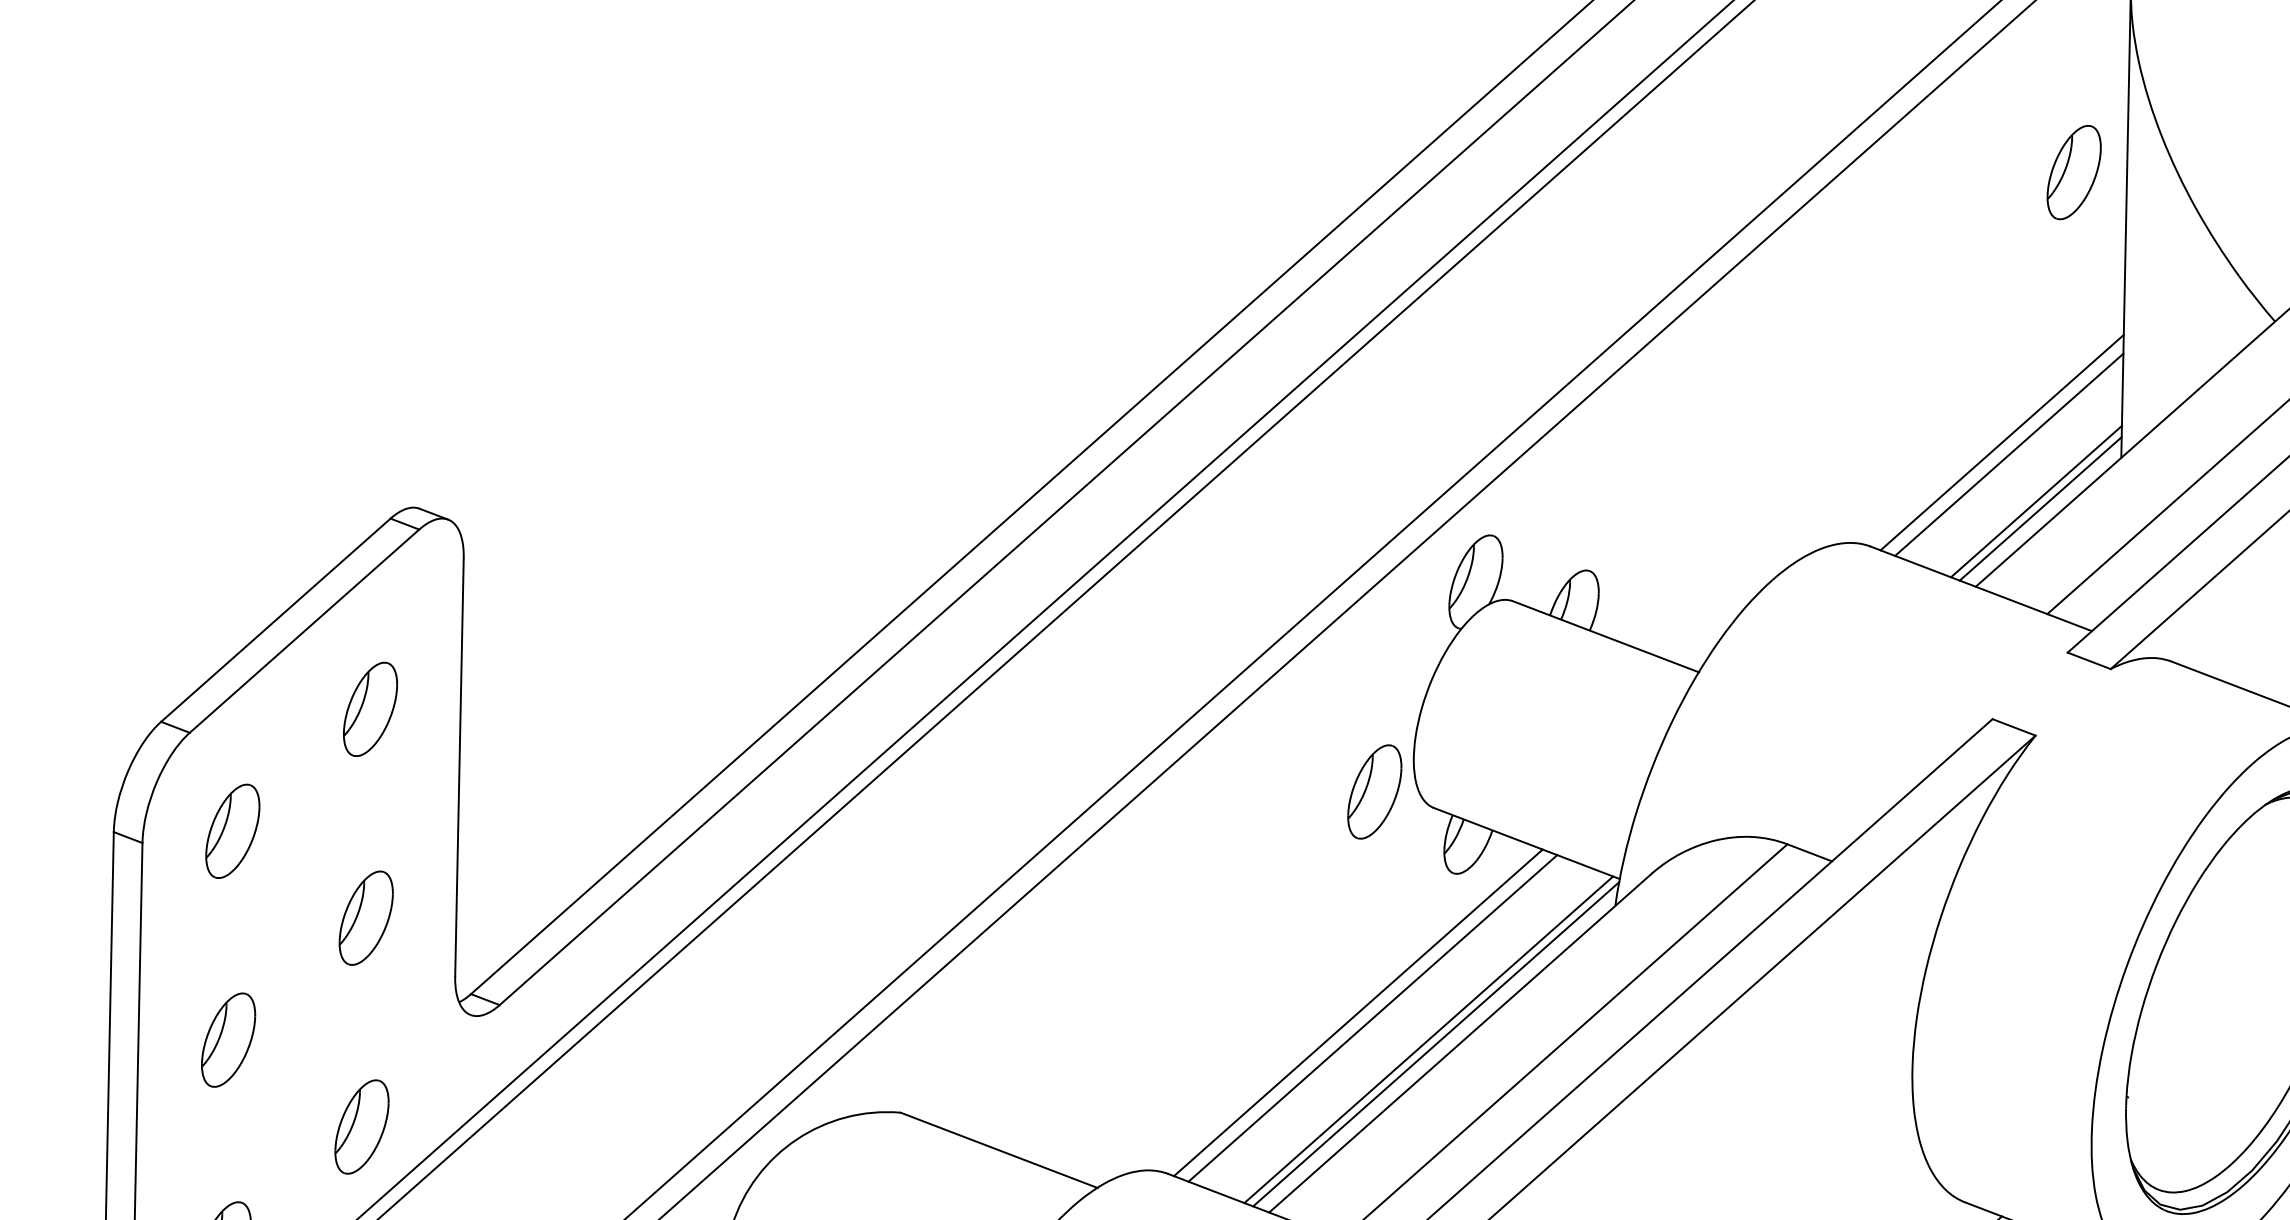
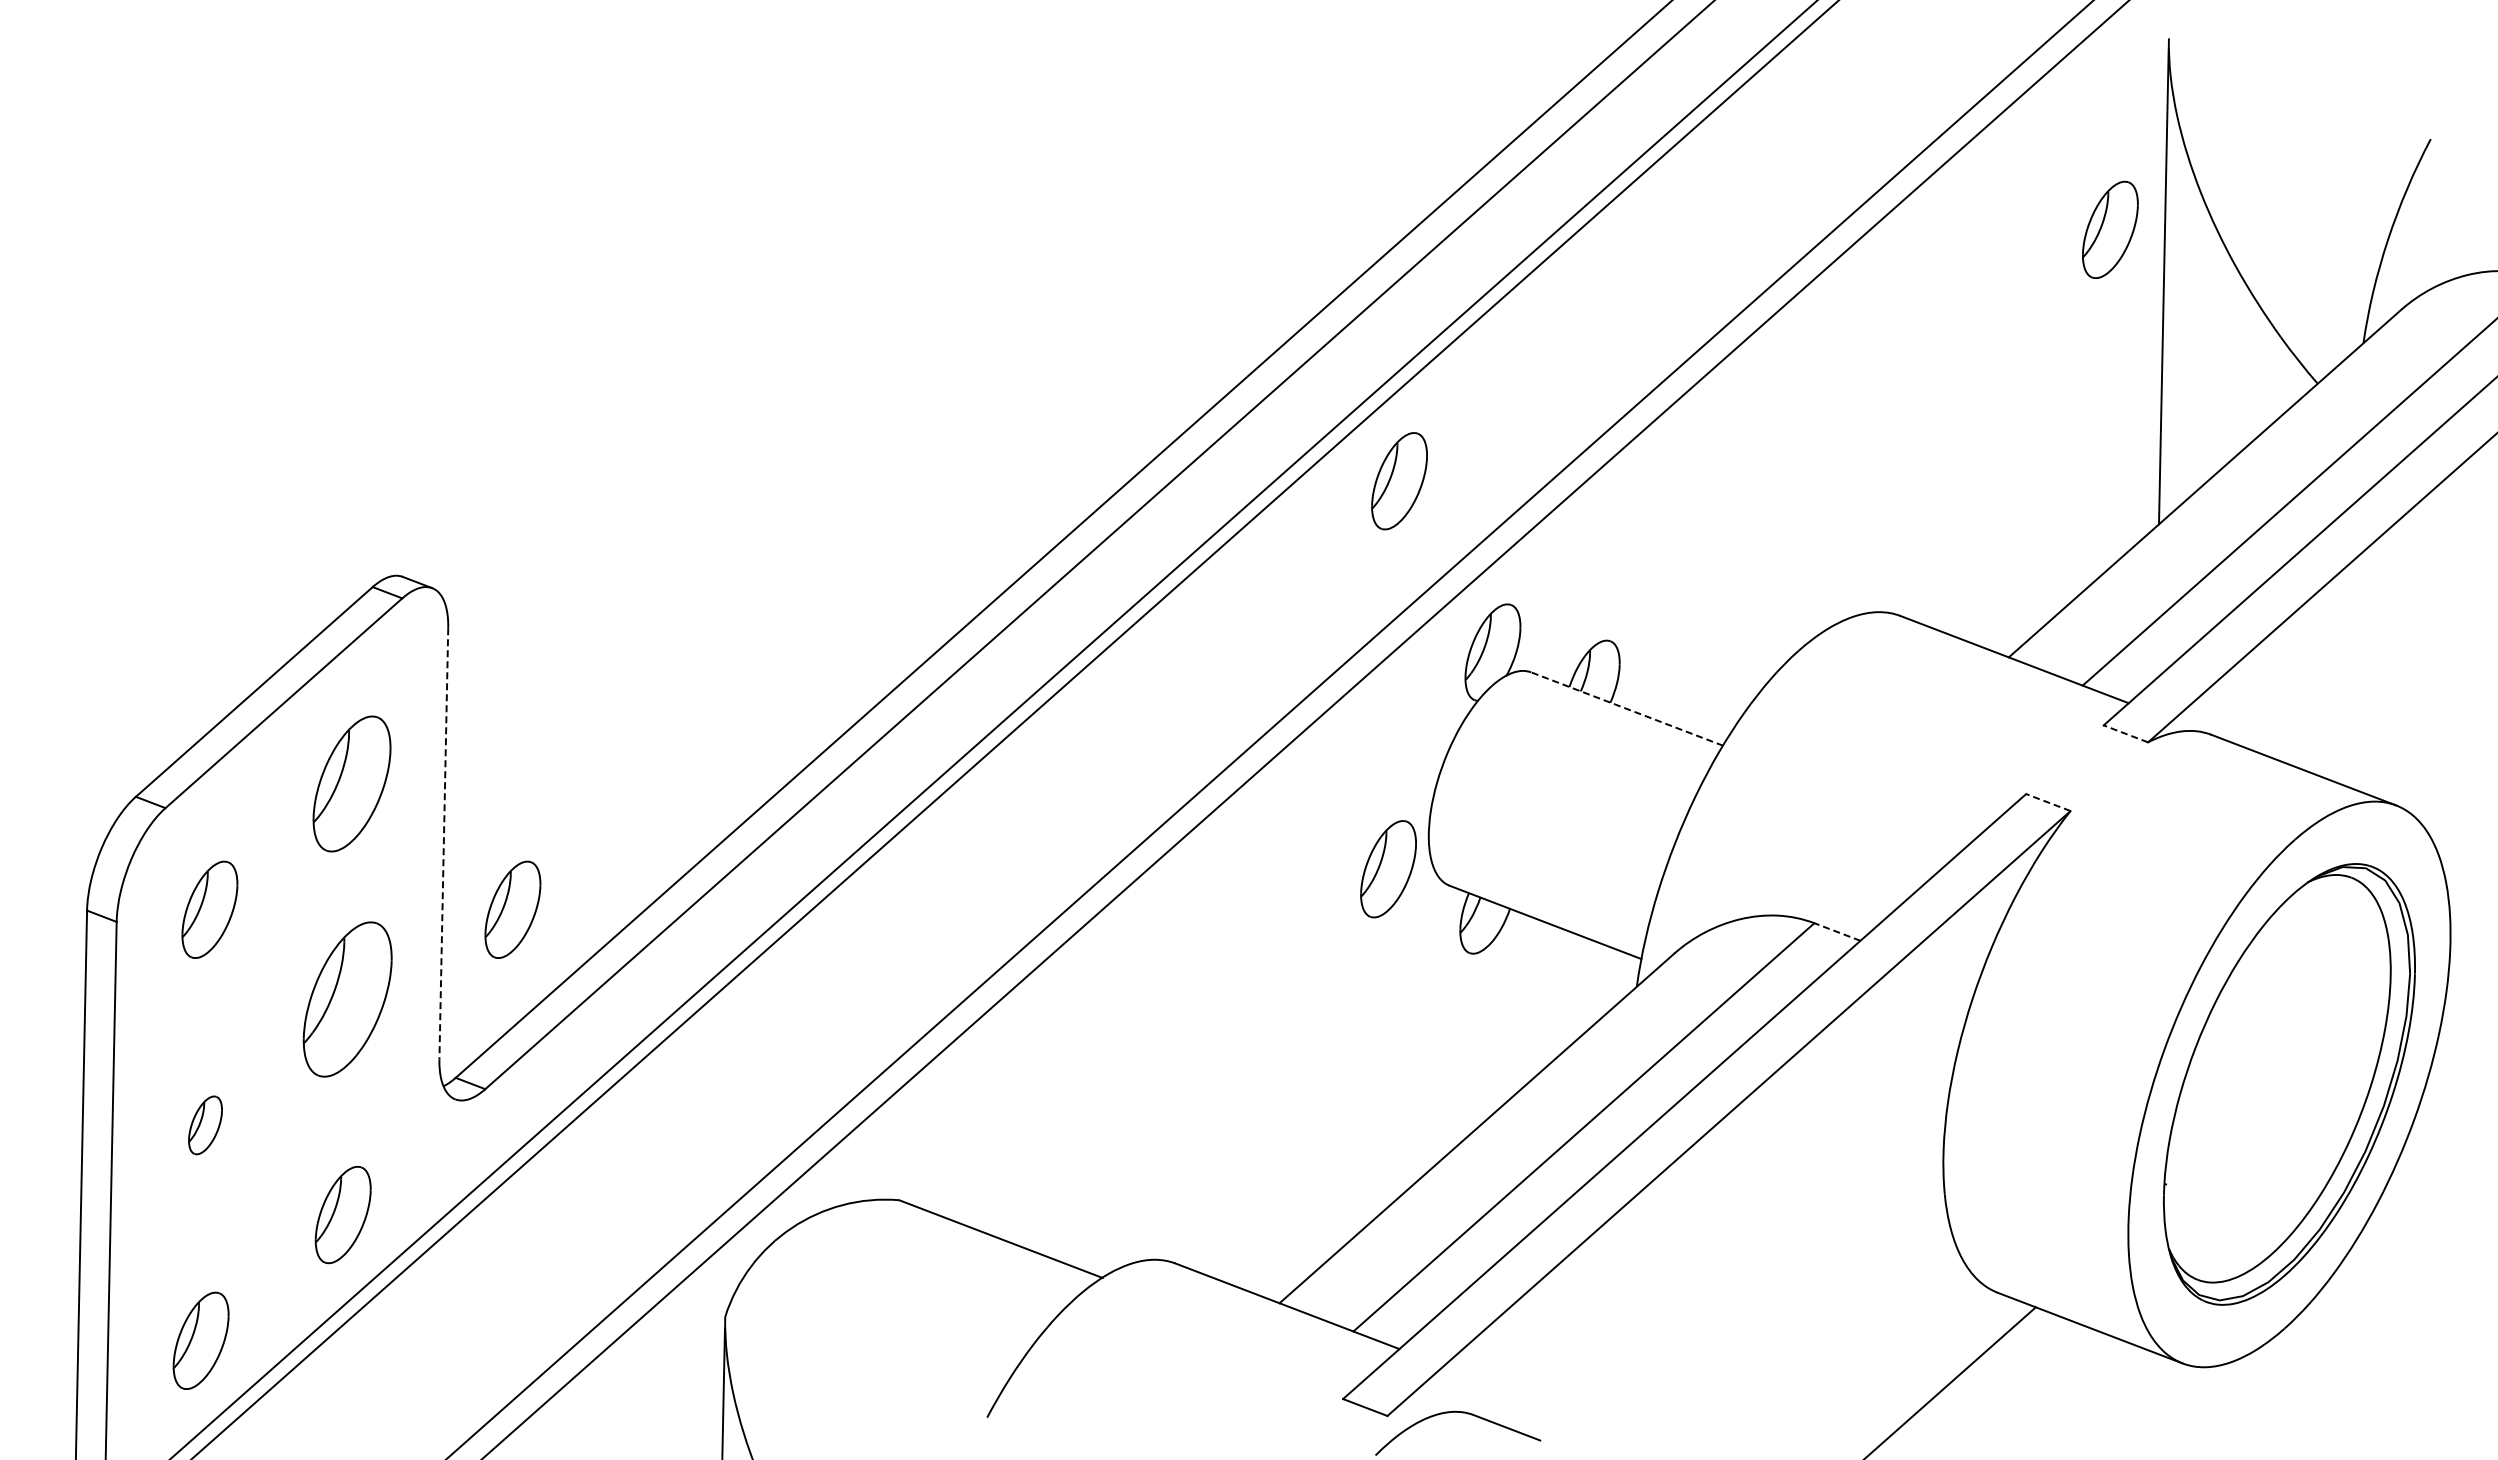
part: (1385, 416) -> (1399, 481), added
line: (2001, 442) -> (2035, 508), removed
line: (2009, 454) -> (2043, 520), removed
line: (2036, 501) -> (2071, 569), removed
line: (2040, 509) -> (2075, 577), removed
line: (1606, 637) -> (1627, 709), solid -> dashed
line: (2088, 660) -> (2125, 733), solid -> dashed
part: (370, 708) -> (351, 783), size x1.4
line: (2014, 727) -> (2048, 802), solid -> dashed
line: (459, 767) -> (443, 843), solid -> dashed
part: (525, 831) -> (512, 909), added
line: (1809, 853) -> (1837, 932), solid -> dashed
part: (366, 918) -> (347, 999), size x1.6
line: (1358, 1012) -> (1371, 1096), removed
line: (1372, 1018) -> (1386, 1102), removed
line: (1428, 1039) -> (1443, 1124), removed
part: (228, 1040) -> (205, 1125), size x0.6
line: (1435, 1044) -> (1451, 1129), removed

